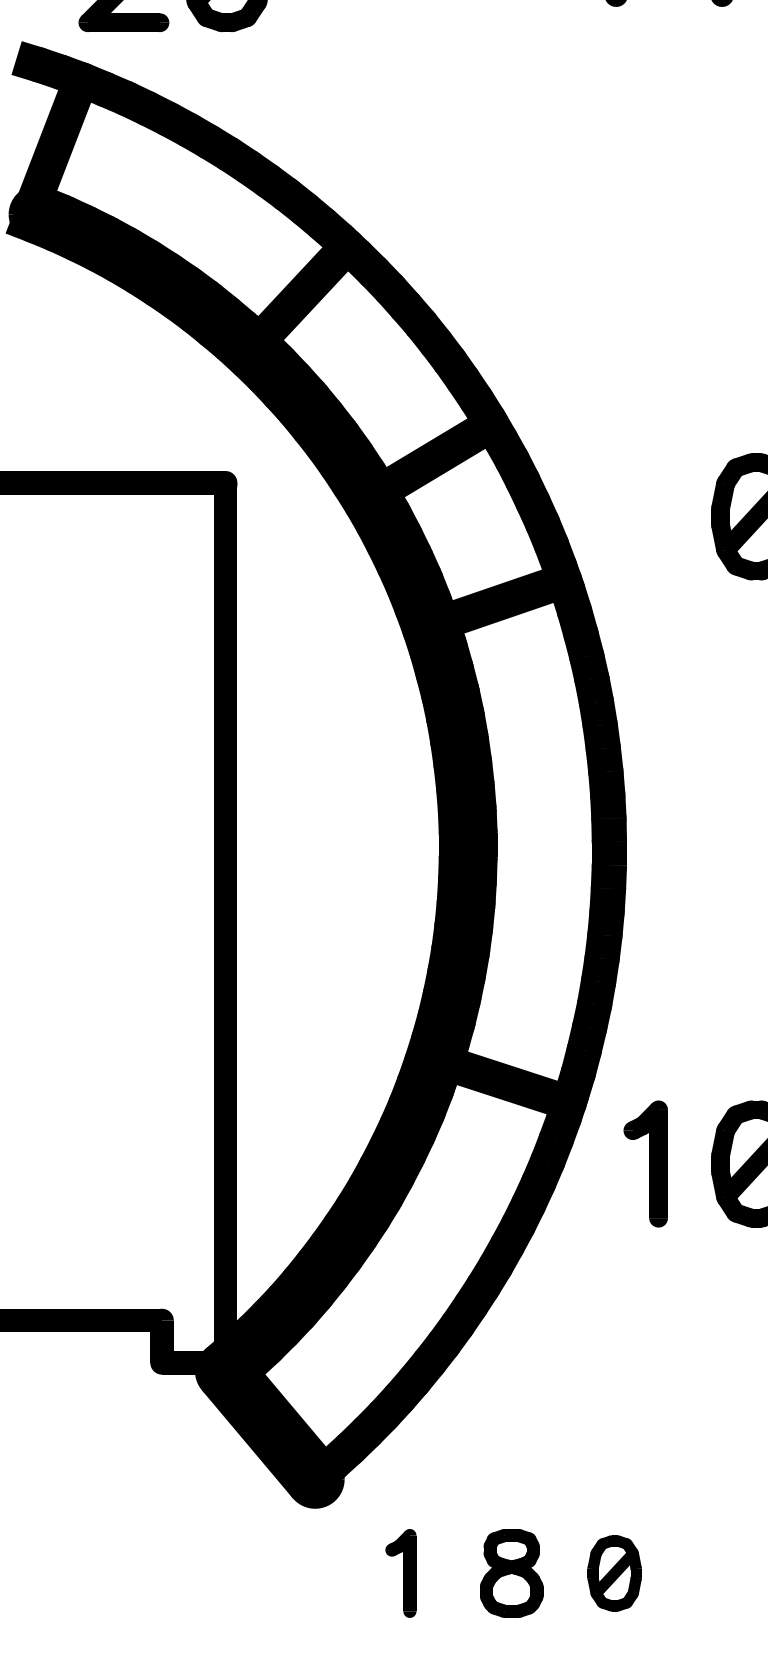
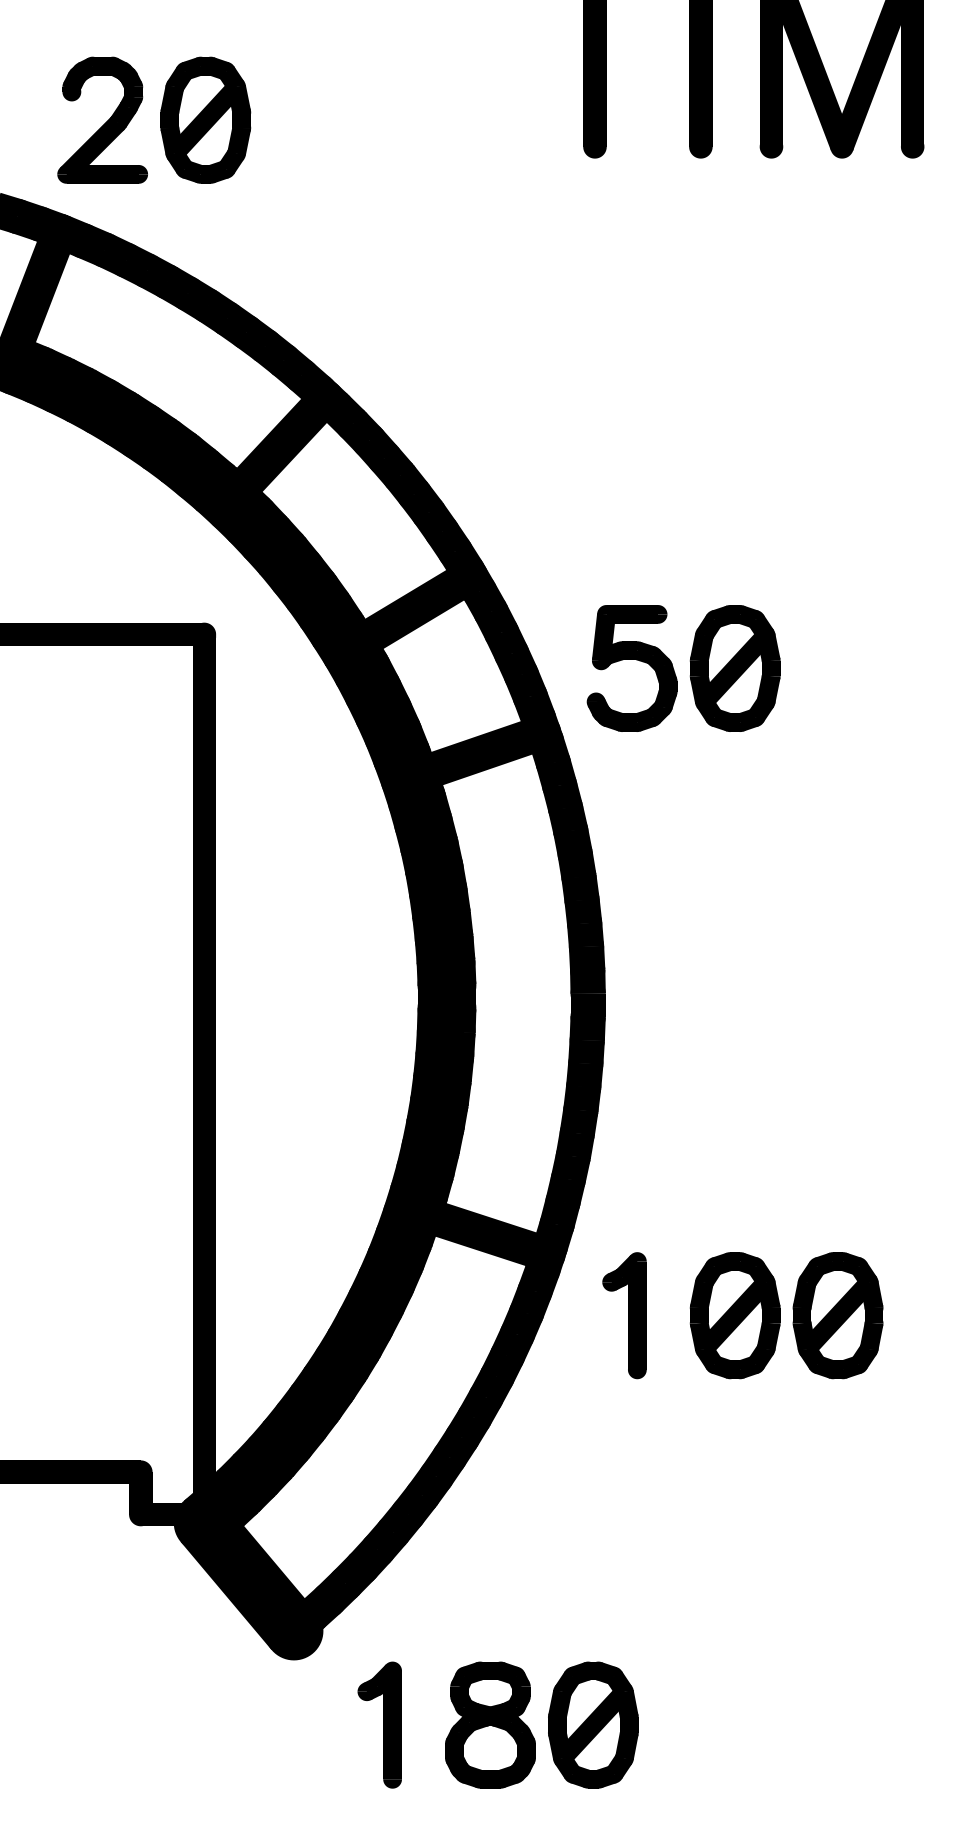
part: (652, 507) -> (631, 659), added
part: (400, 1572) -> (379, 1724), size x1.43
part: (511, 1572) -> (490, 1724), size x1.43
part: (614, 1572) -> (593, 1724), size x1.67

